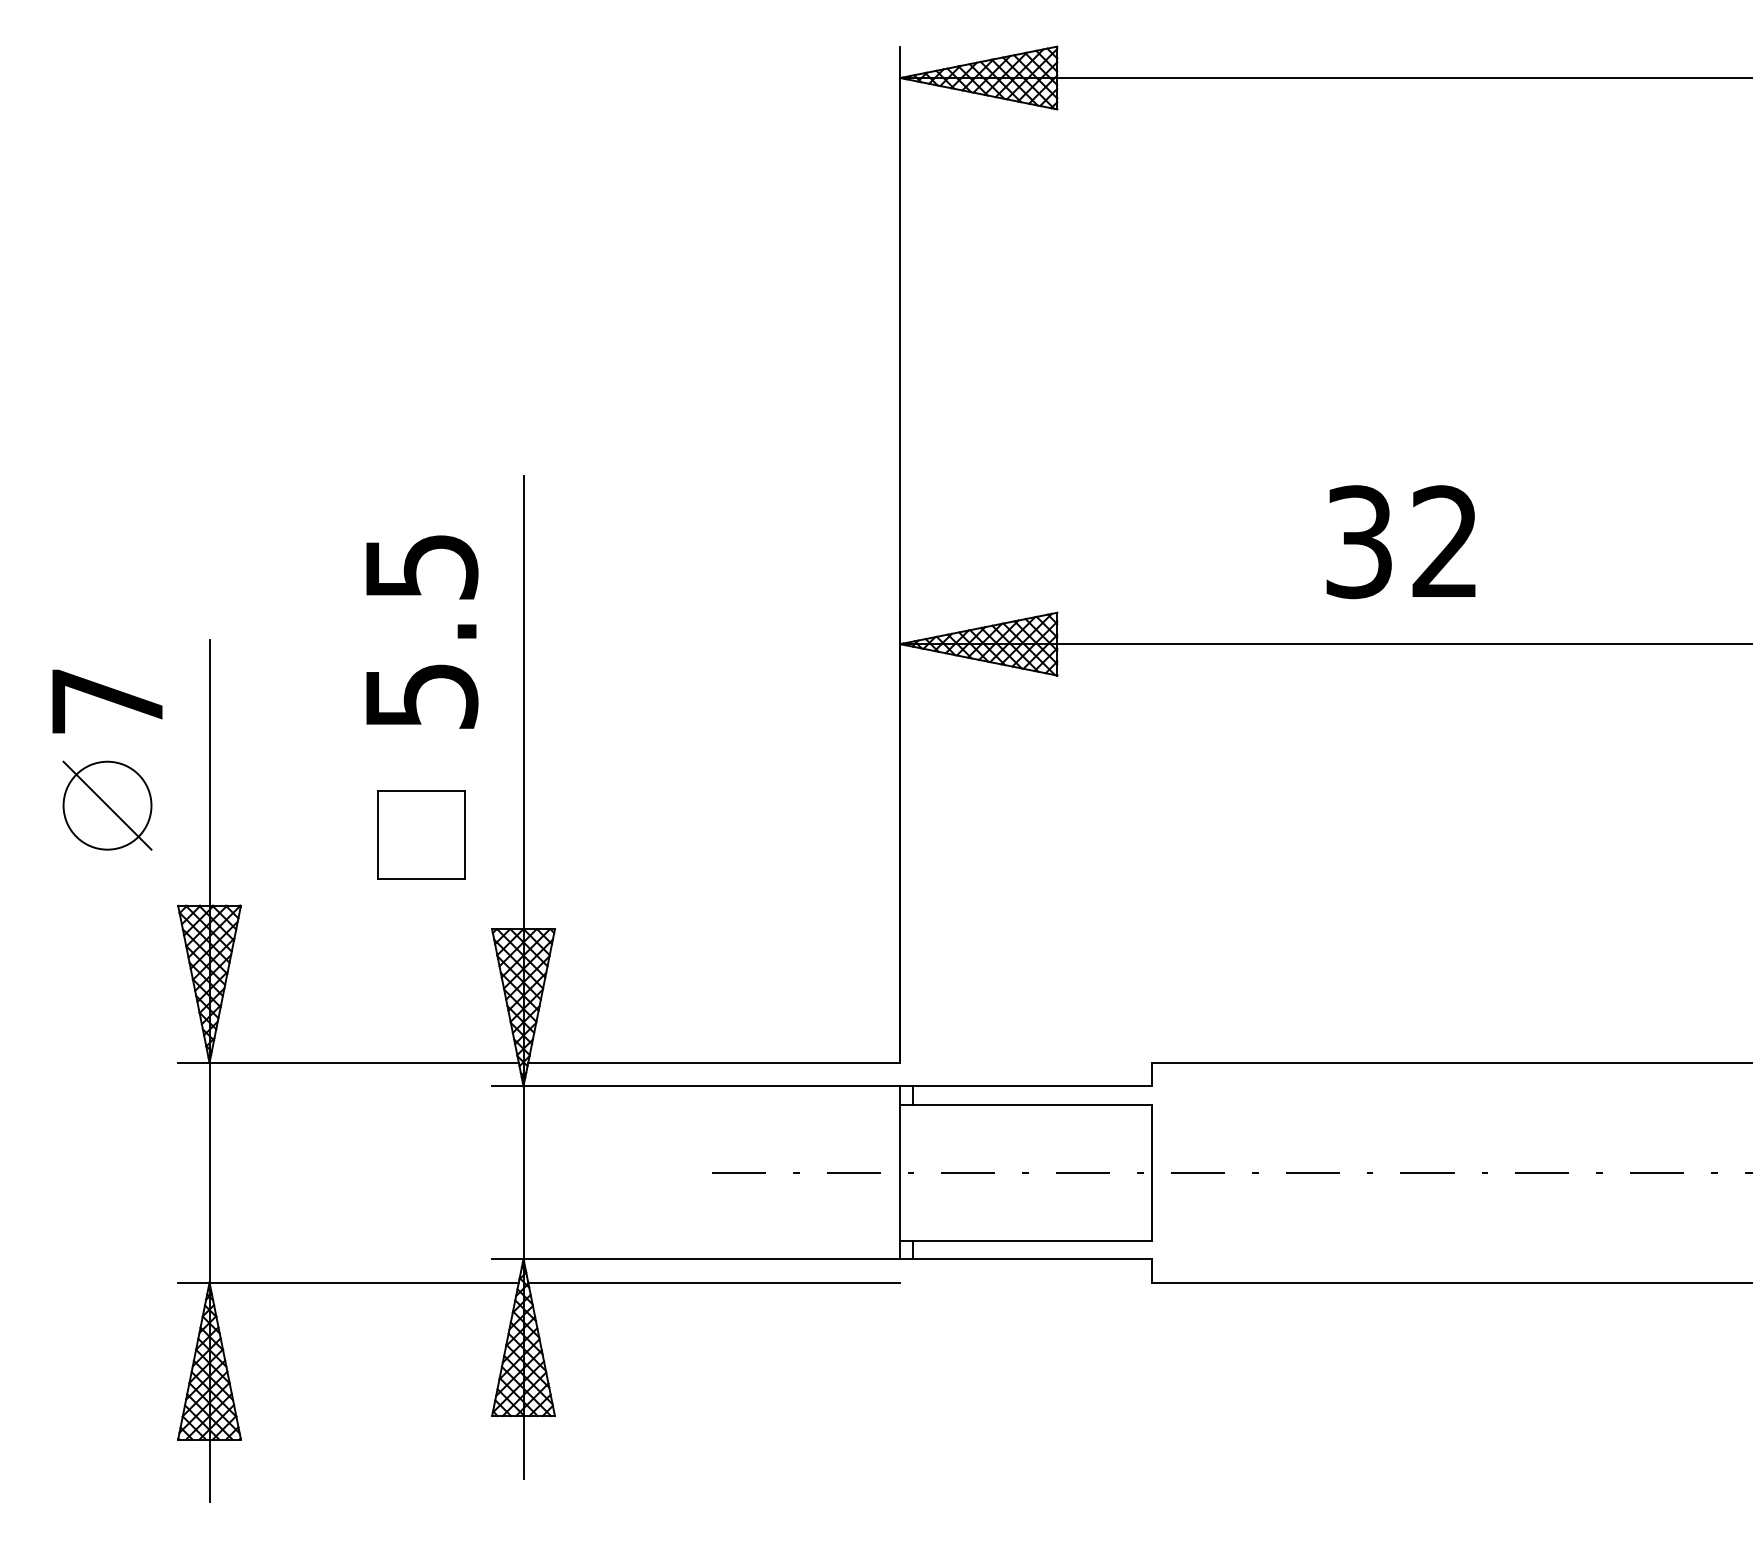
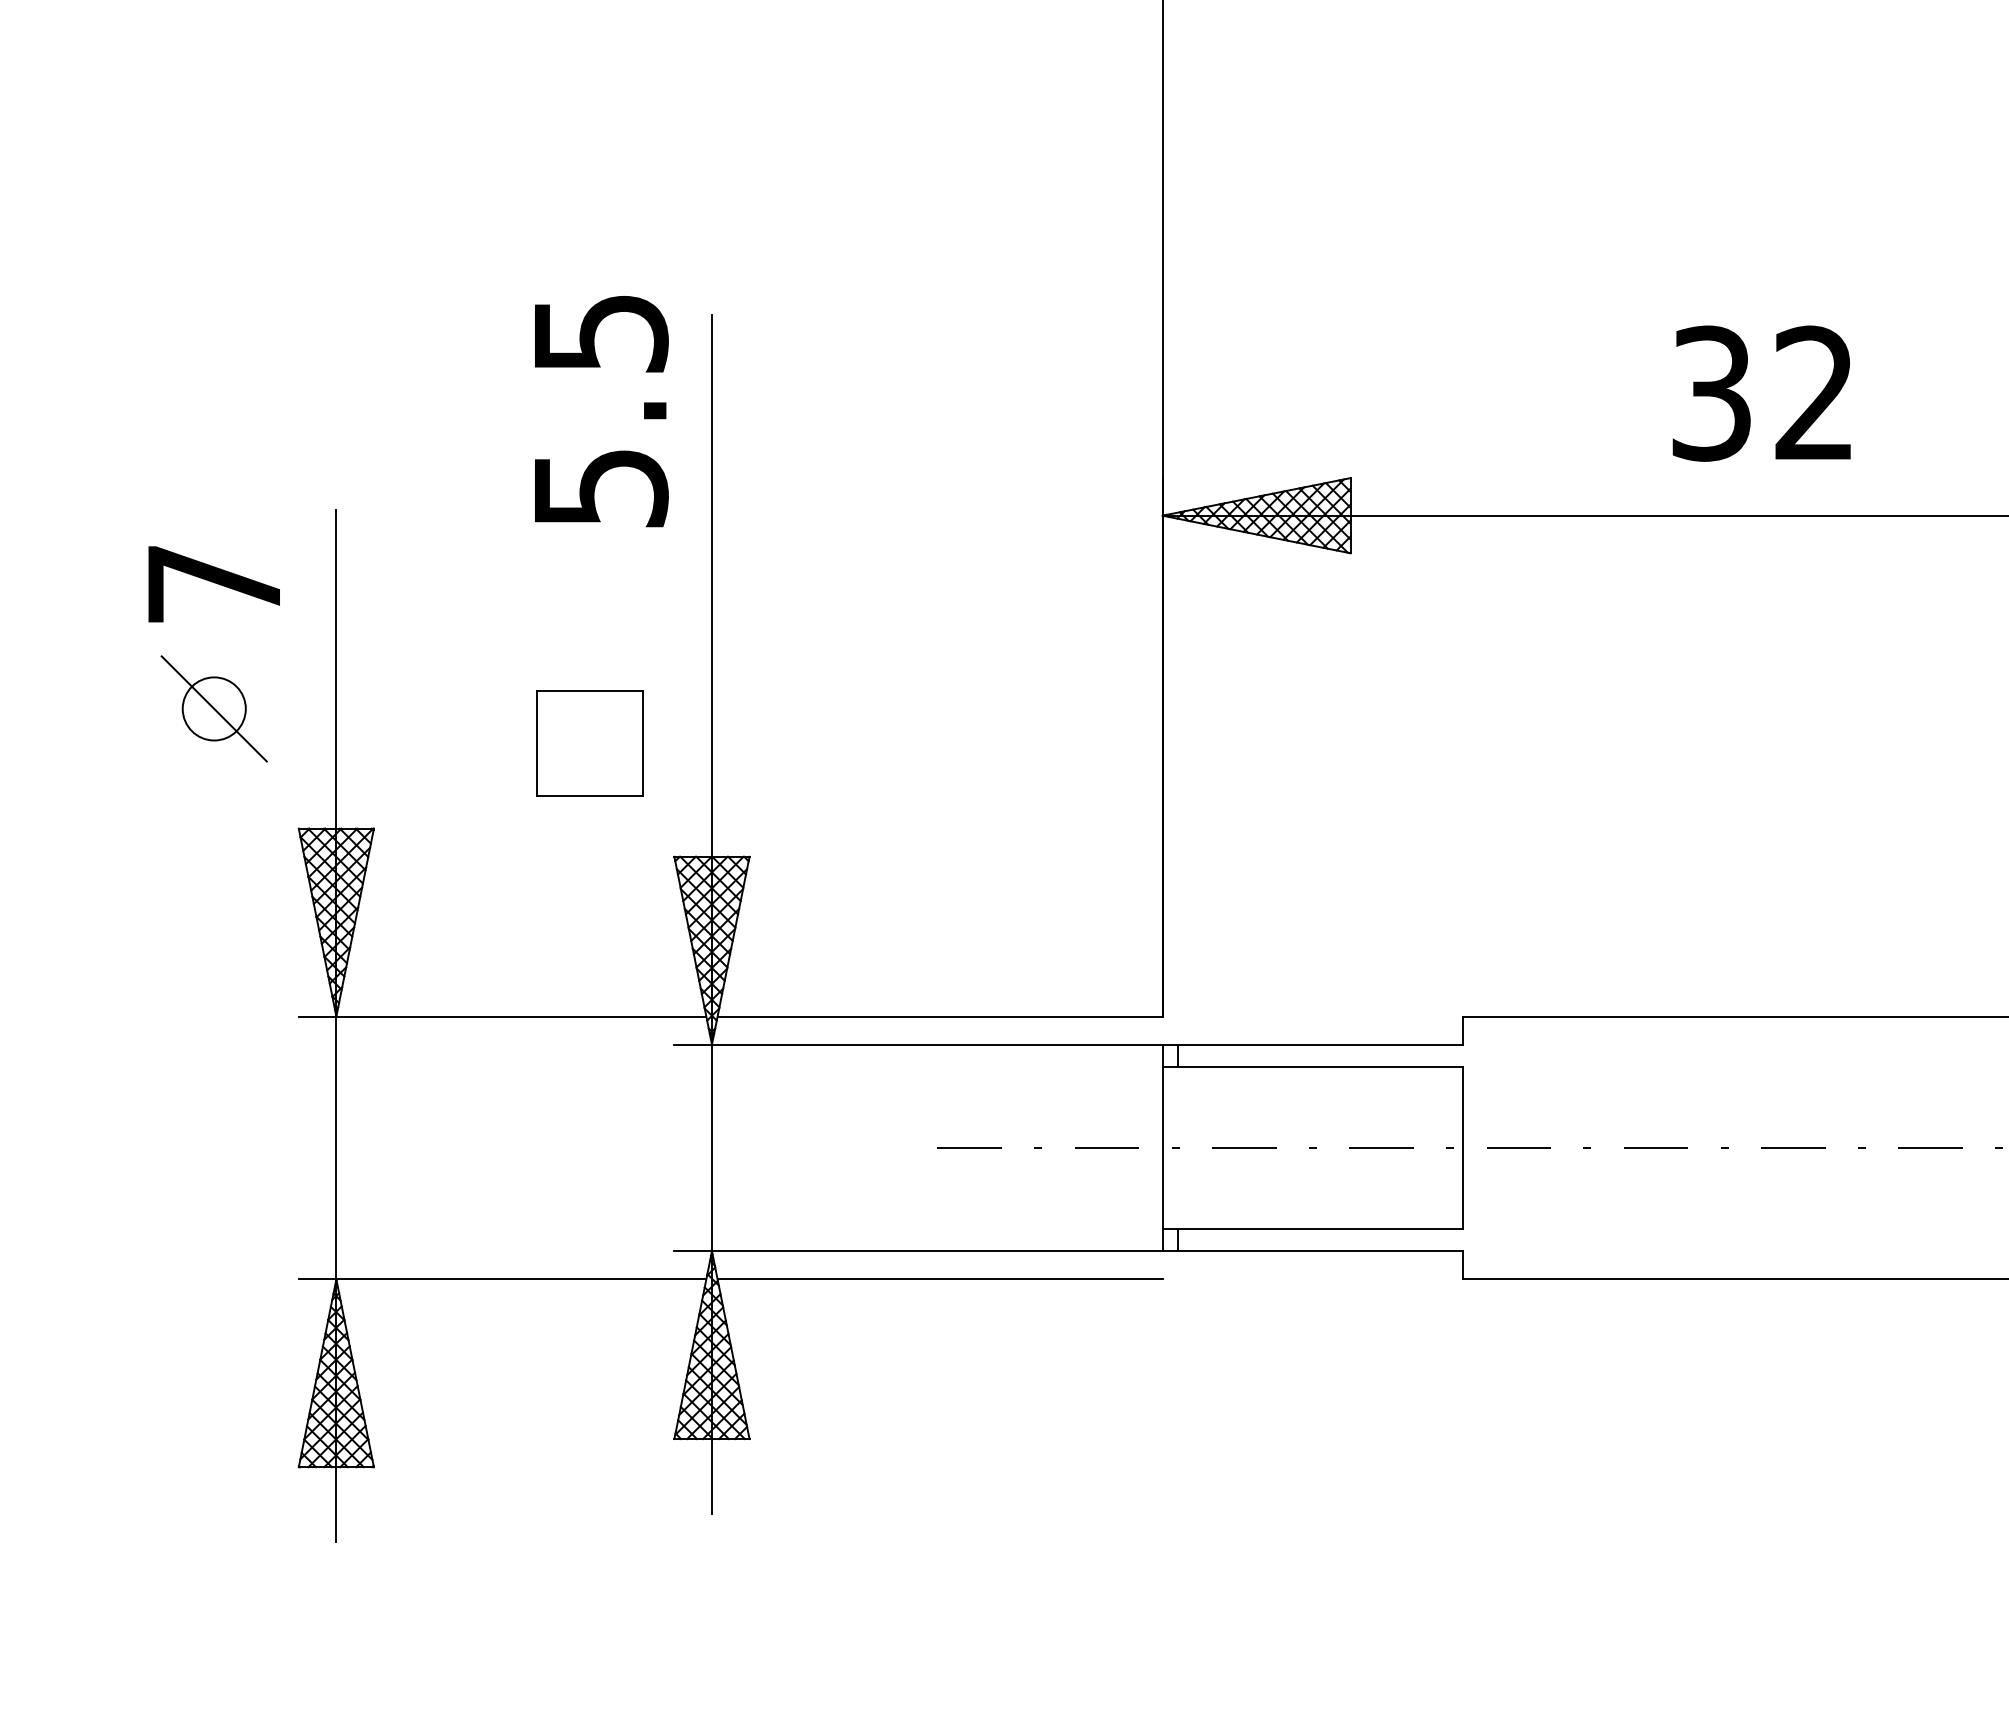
text: (422, 631) -> (601, 410), moved
circle: (107, 805) -> (214, 708), size x0.6

